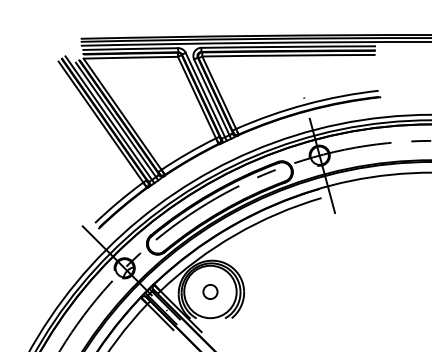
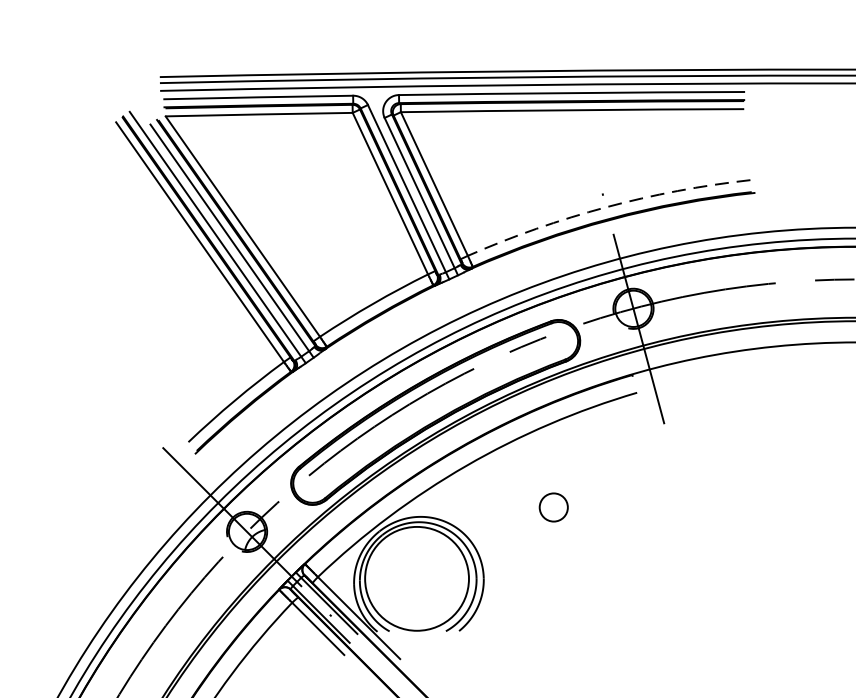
arc: (305, 104) -> (605, 207), solid -> dashed
circle: (210, 291) -> (553, 506), moved

